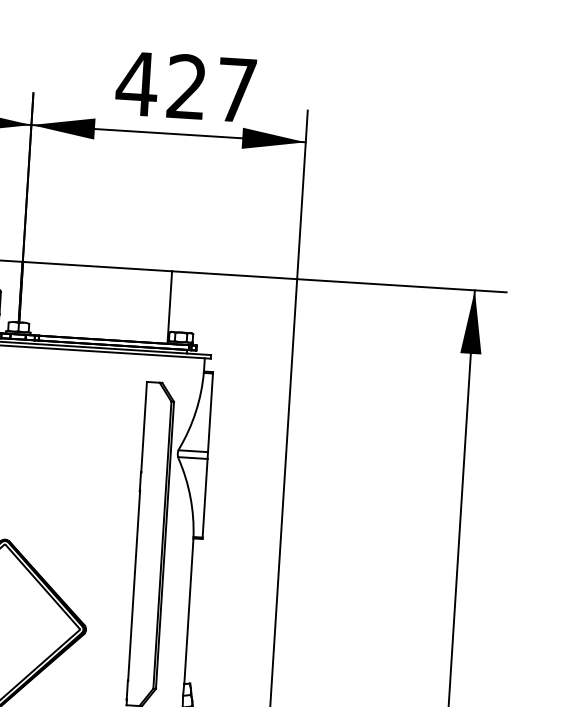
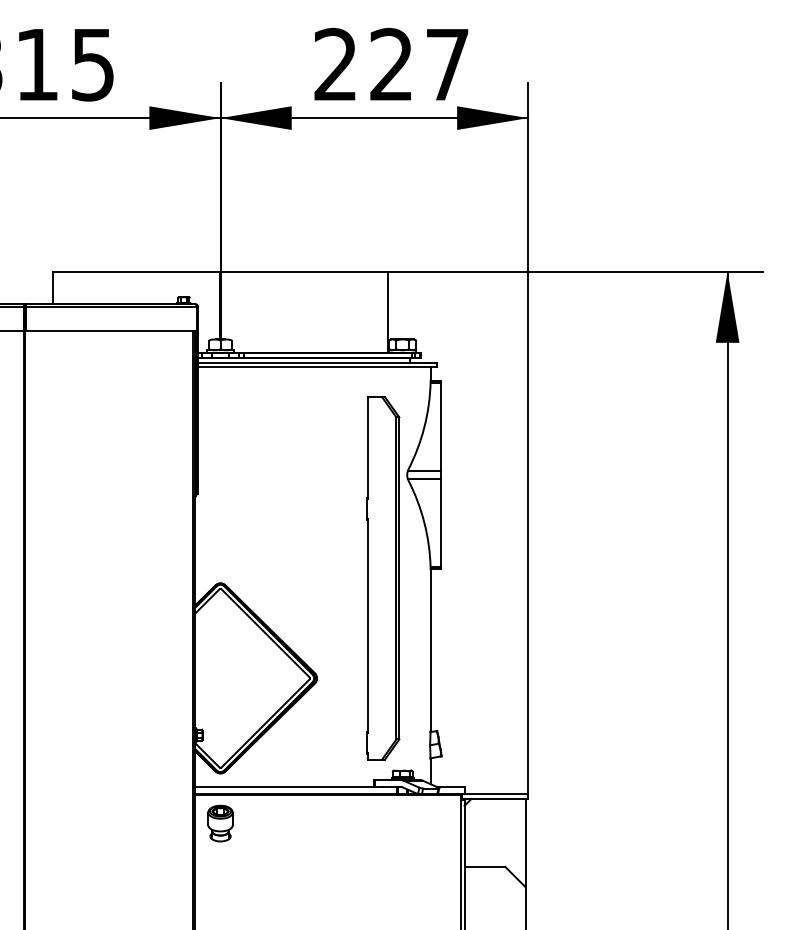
text: (136, 82) -> (335, 63), 427 -> 227

